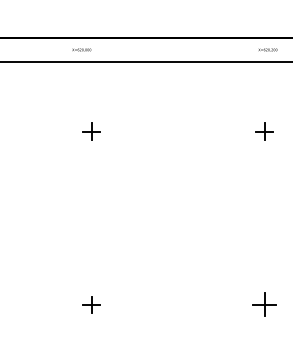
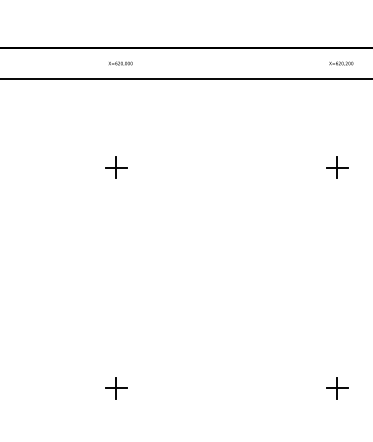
text: (81, 49) -> (120, 62), moved
part: (264, 304) -> (336, 387), size x0.71

